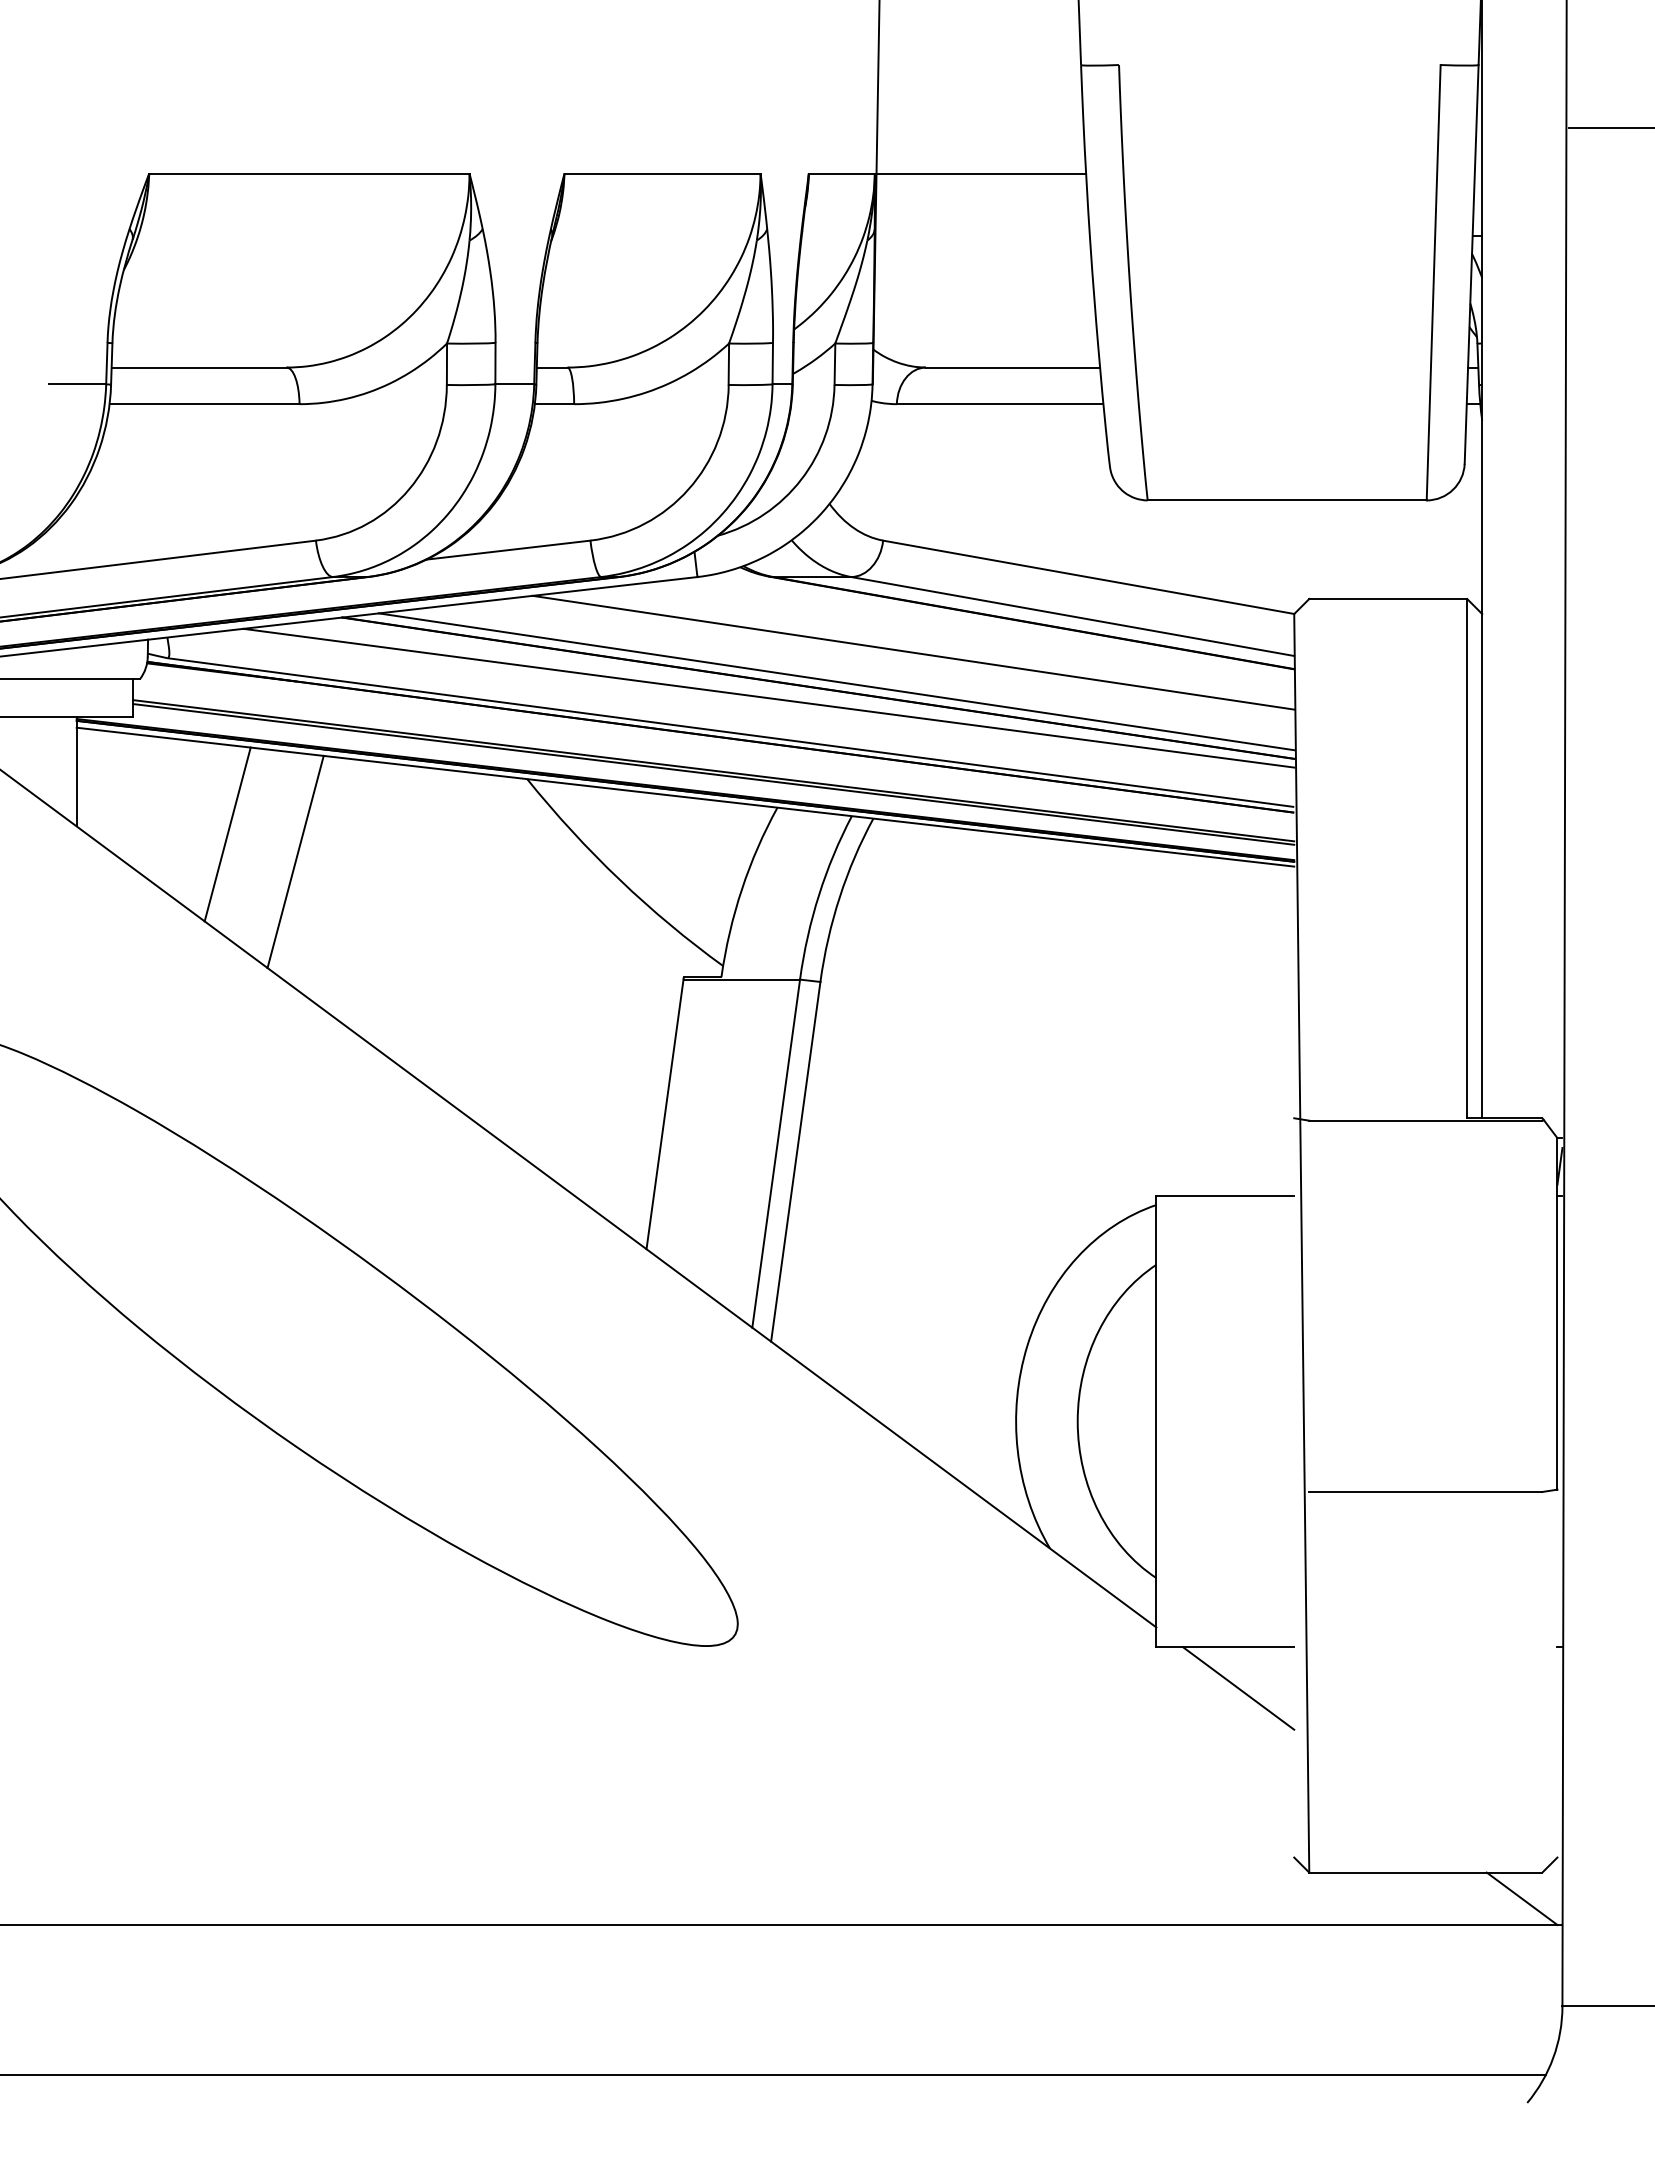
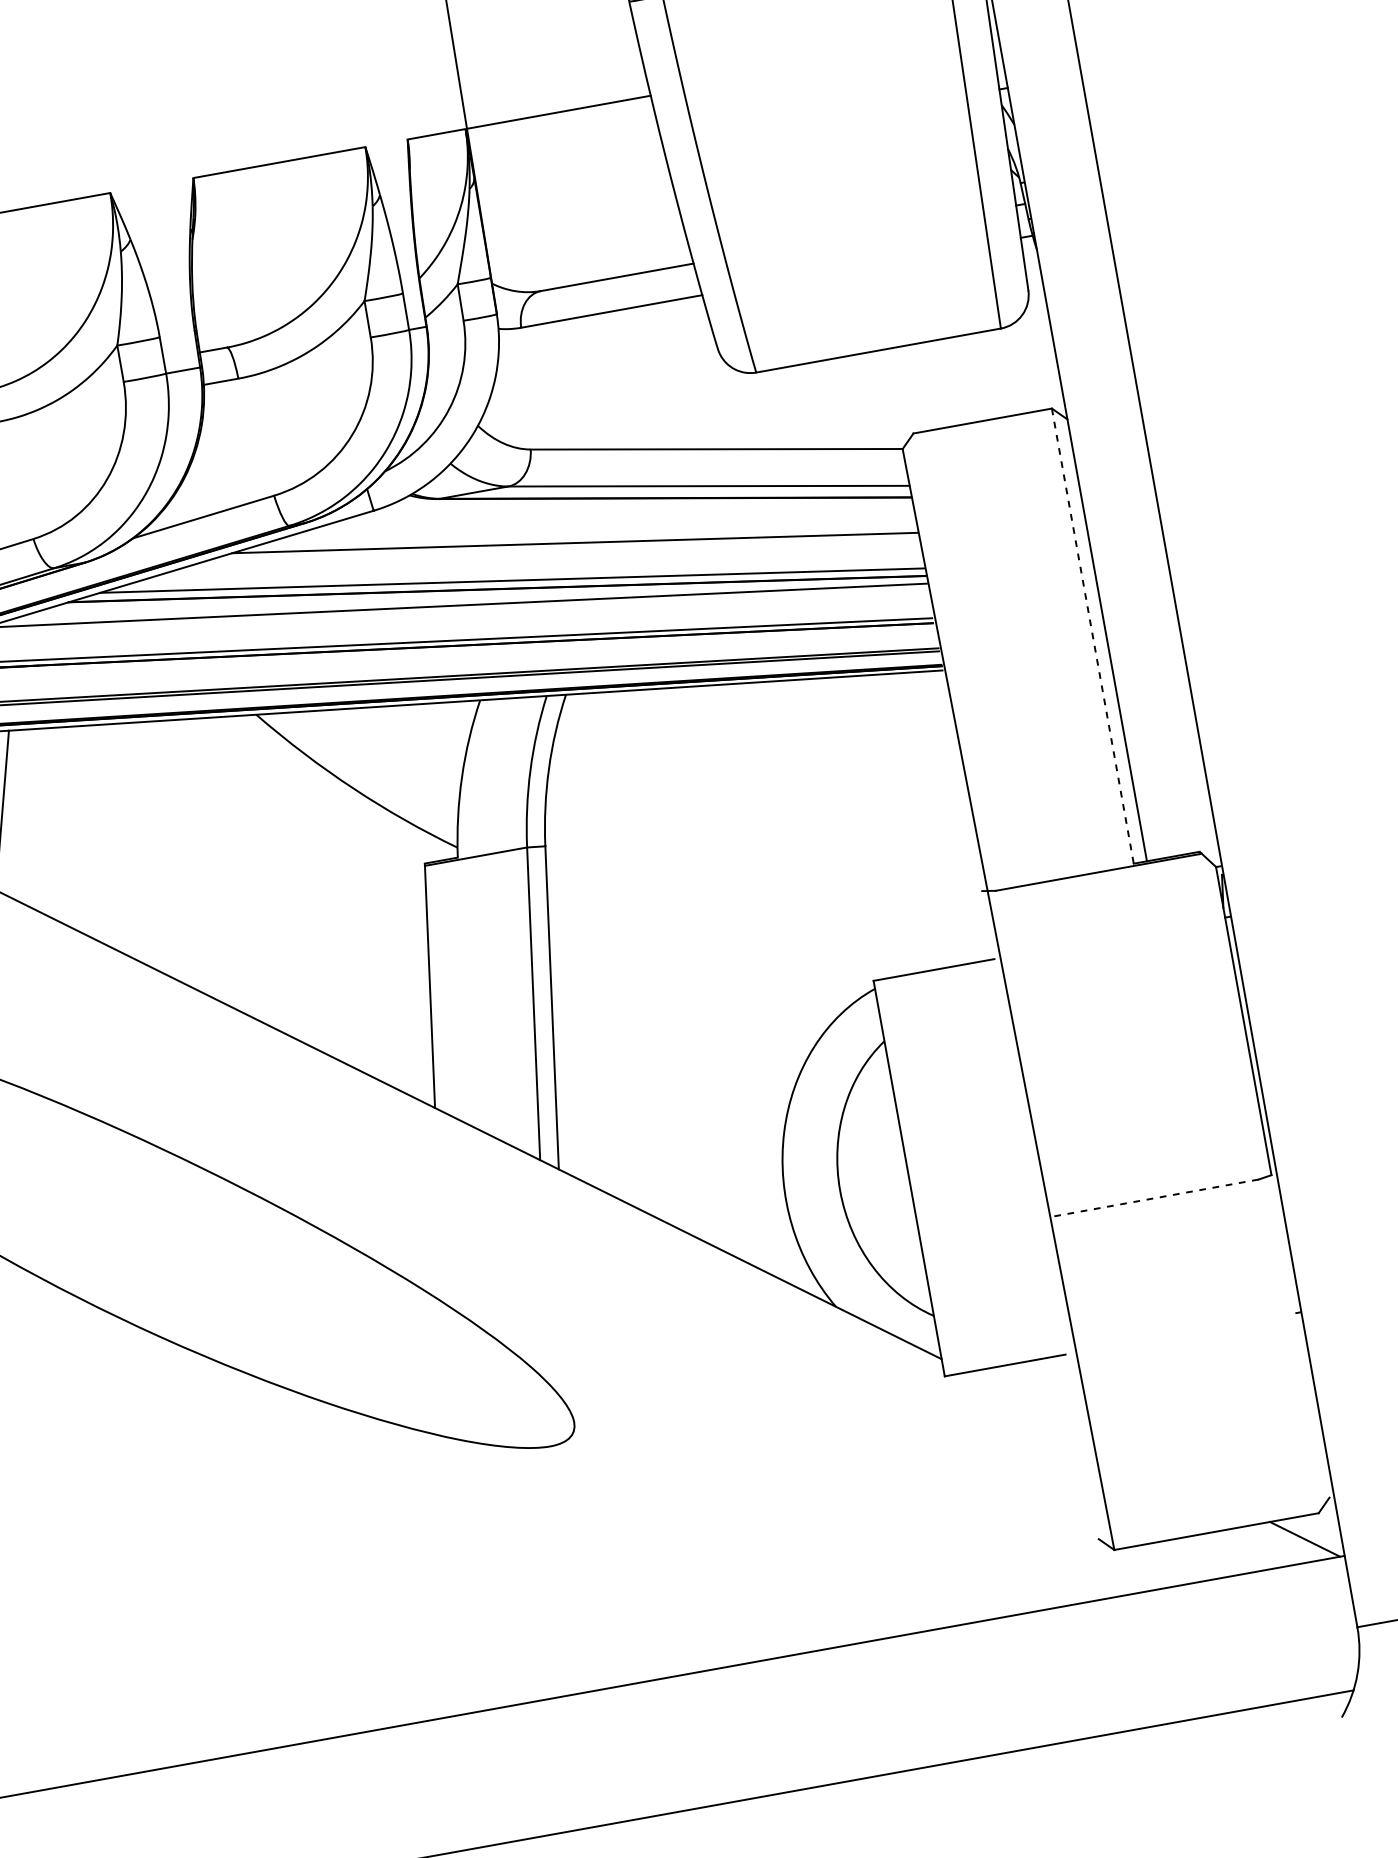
line: (1467, 858) -> (1093, 636), solid -> dashed
line: (295, 861) -> (66, 823), removed
line: (1425, 1491) -> (1156, 1197), solid -> dashed
line: (1238, 1688) -> (1023, 1399), removed

